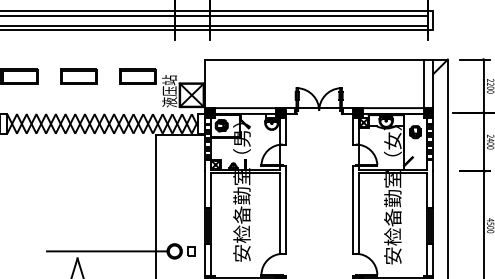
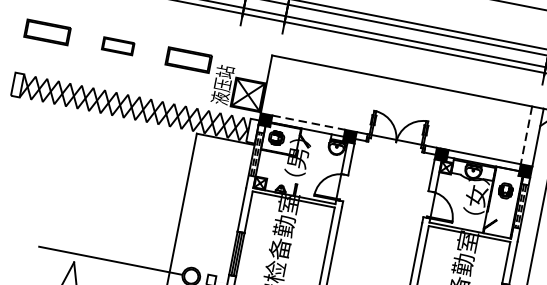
part: (78, 76) -> (117, 46), size x0.7
line: (423, 84) -> (526, 136), solid -> dashed
line: (245, 108) -> (308, 123), solid -> dashed

